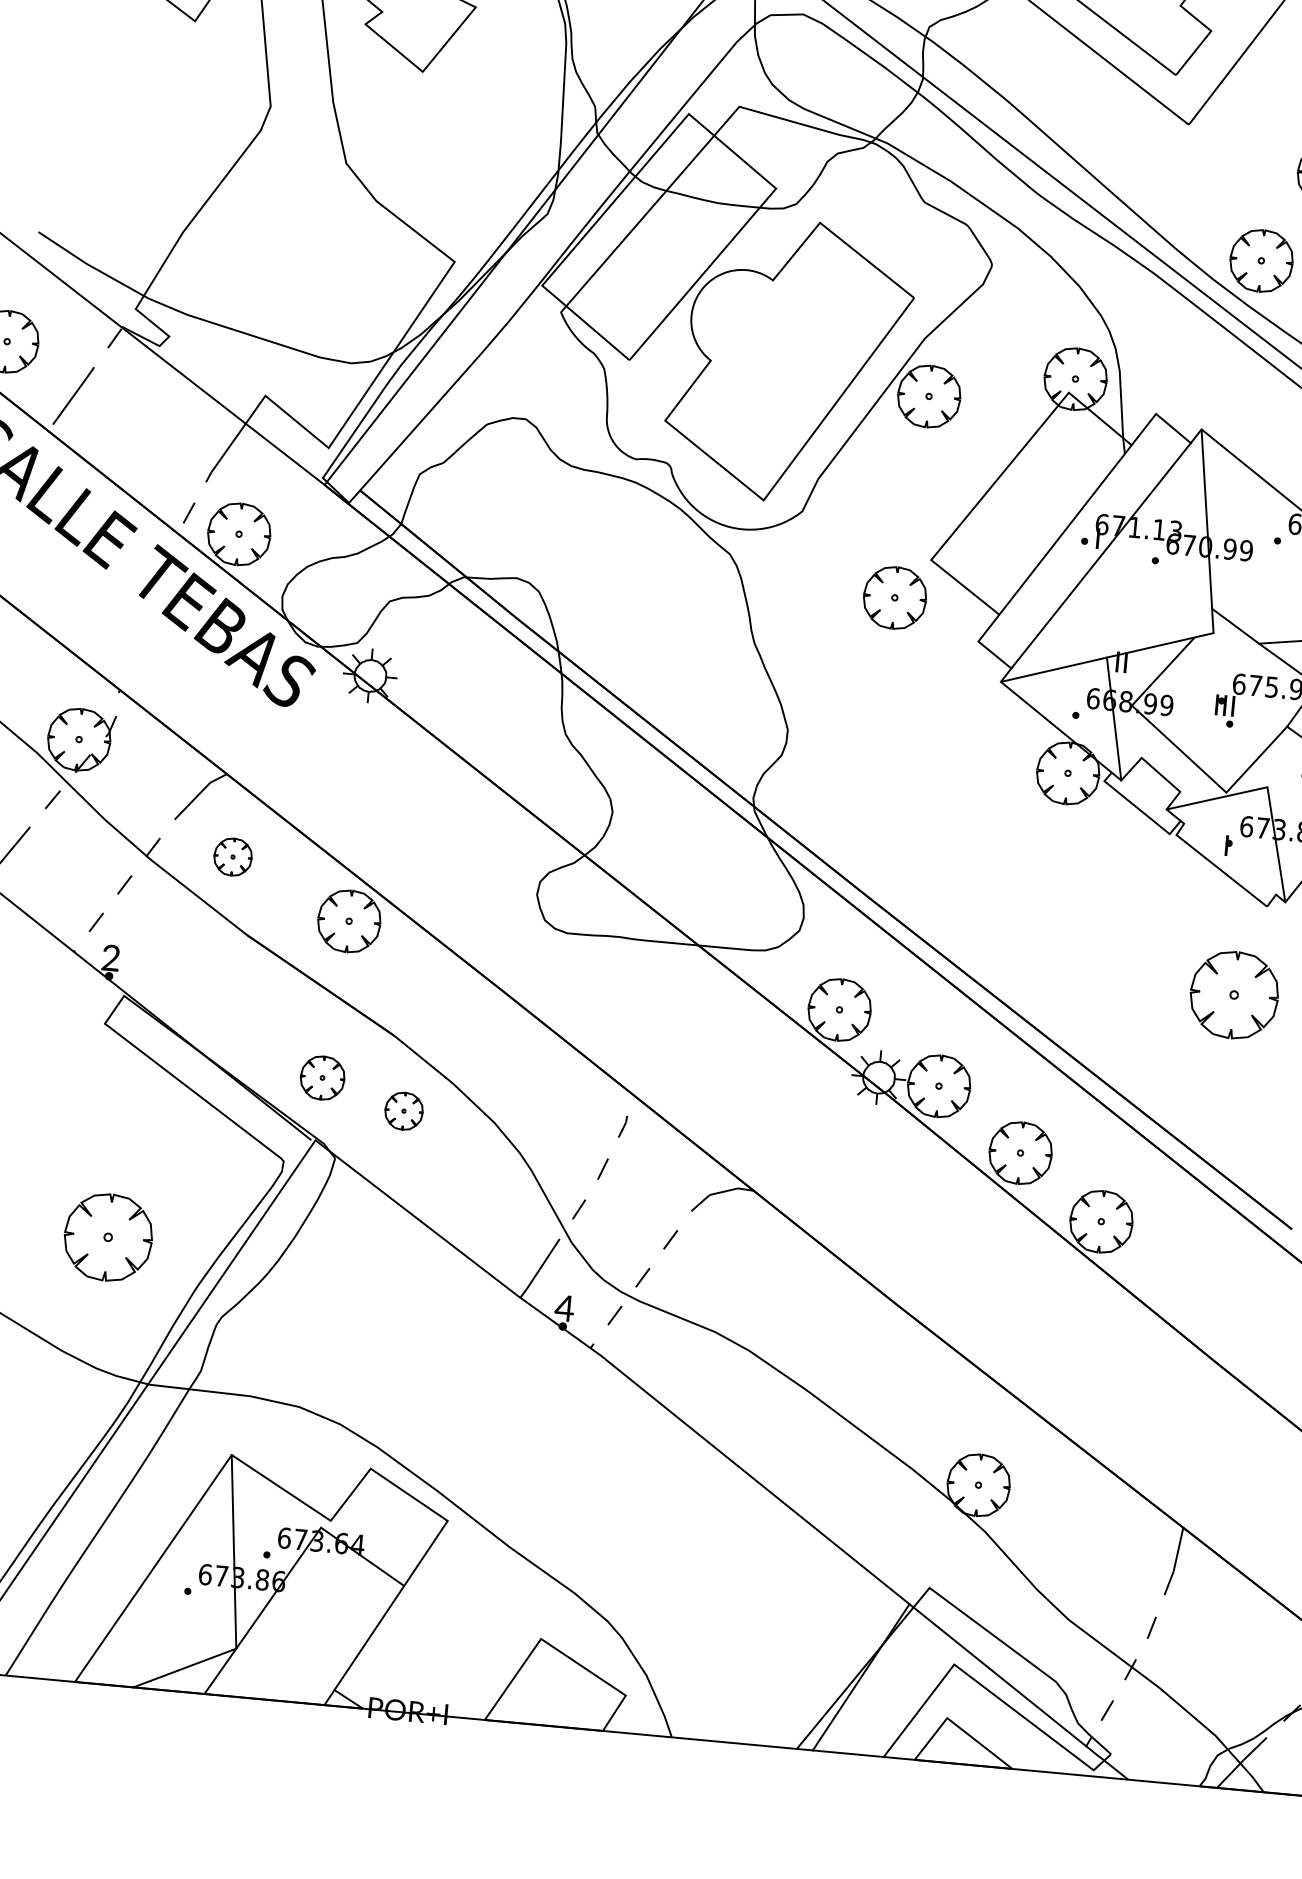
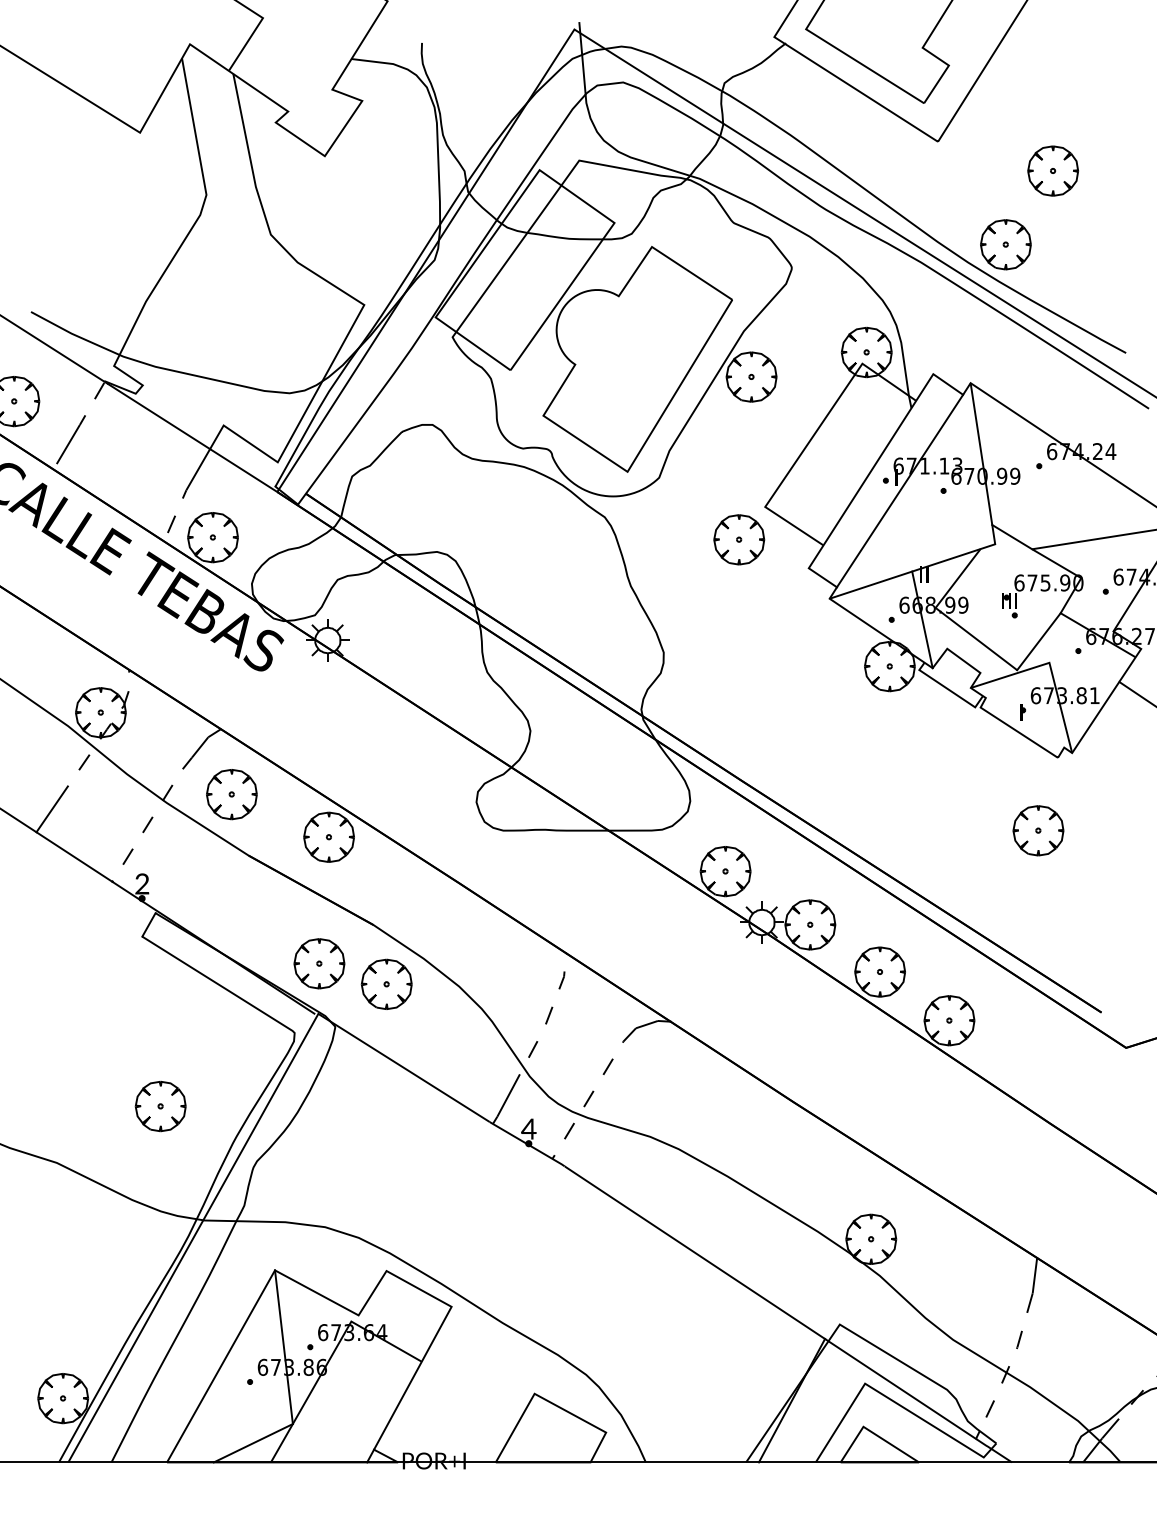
part: (232, 856) -> (231, 794), size x1.67
part: (1234, 994) -> (1038, 830), size x0.71
part: (322, 1077) -> (319, 963), size x1.43
part: (403, 1110) -> (386, 983), size x1.67
part: (107, 1237) -> (160, 1106), size x0.71

